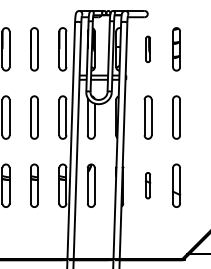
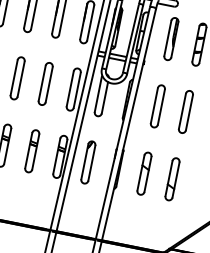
part: (147, 49) -> (170, 39), size x1.67
part: (147, 185) -> (143, 173), size x1.67

